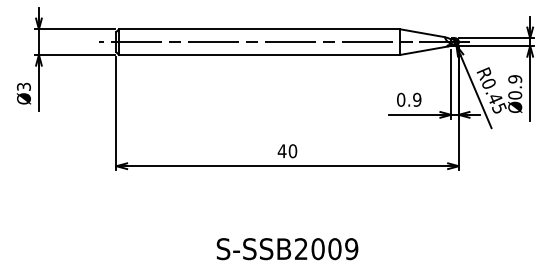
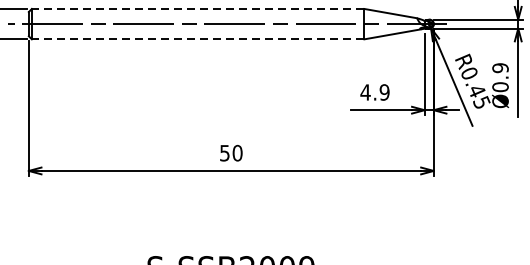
line: (259, 29) -> (198, 9), solid -> dashed
line: (259, 54) -> (198, 38), solid -> dashed
text: (400, 99) -> (364, 92), 0.9 -> 4.9
text: (281, 151) -> (224, 153), 40 -> 50

